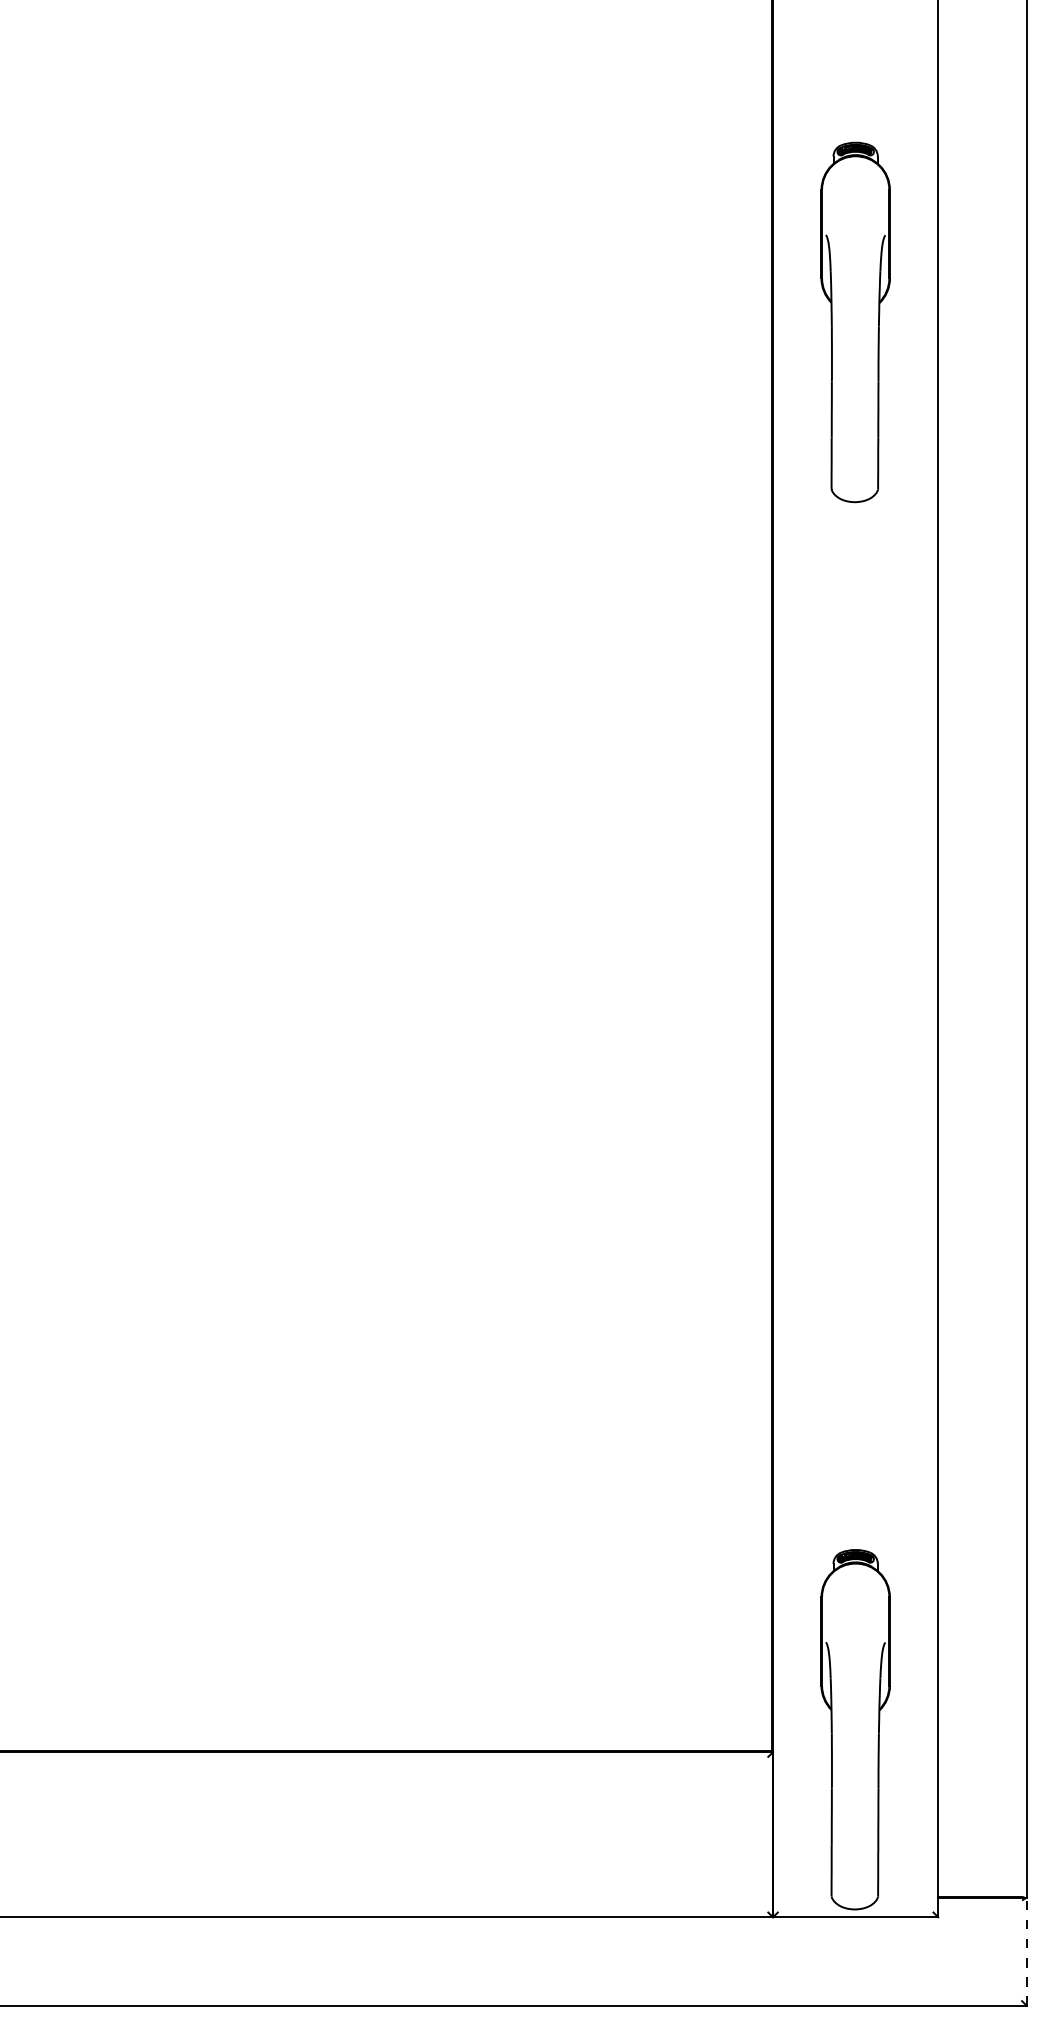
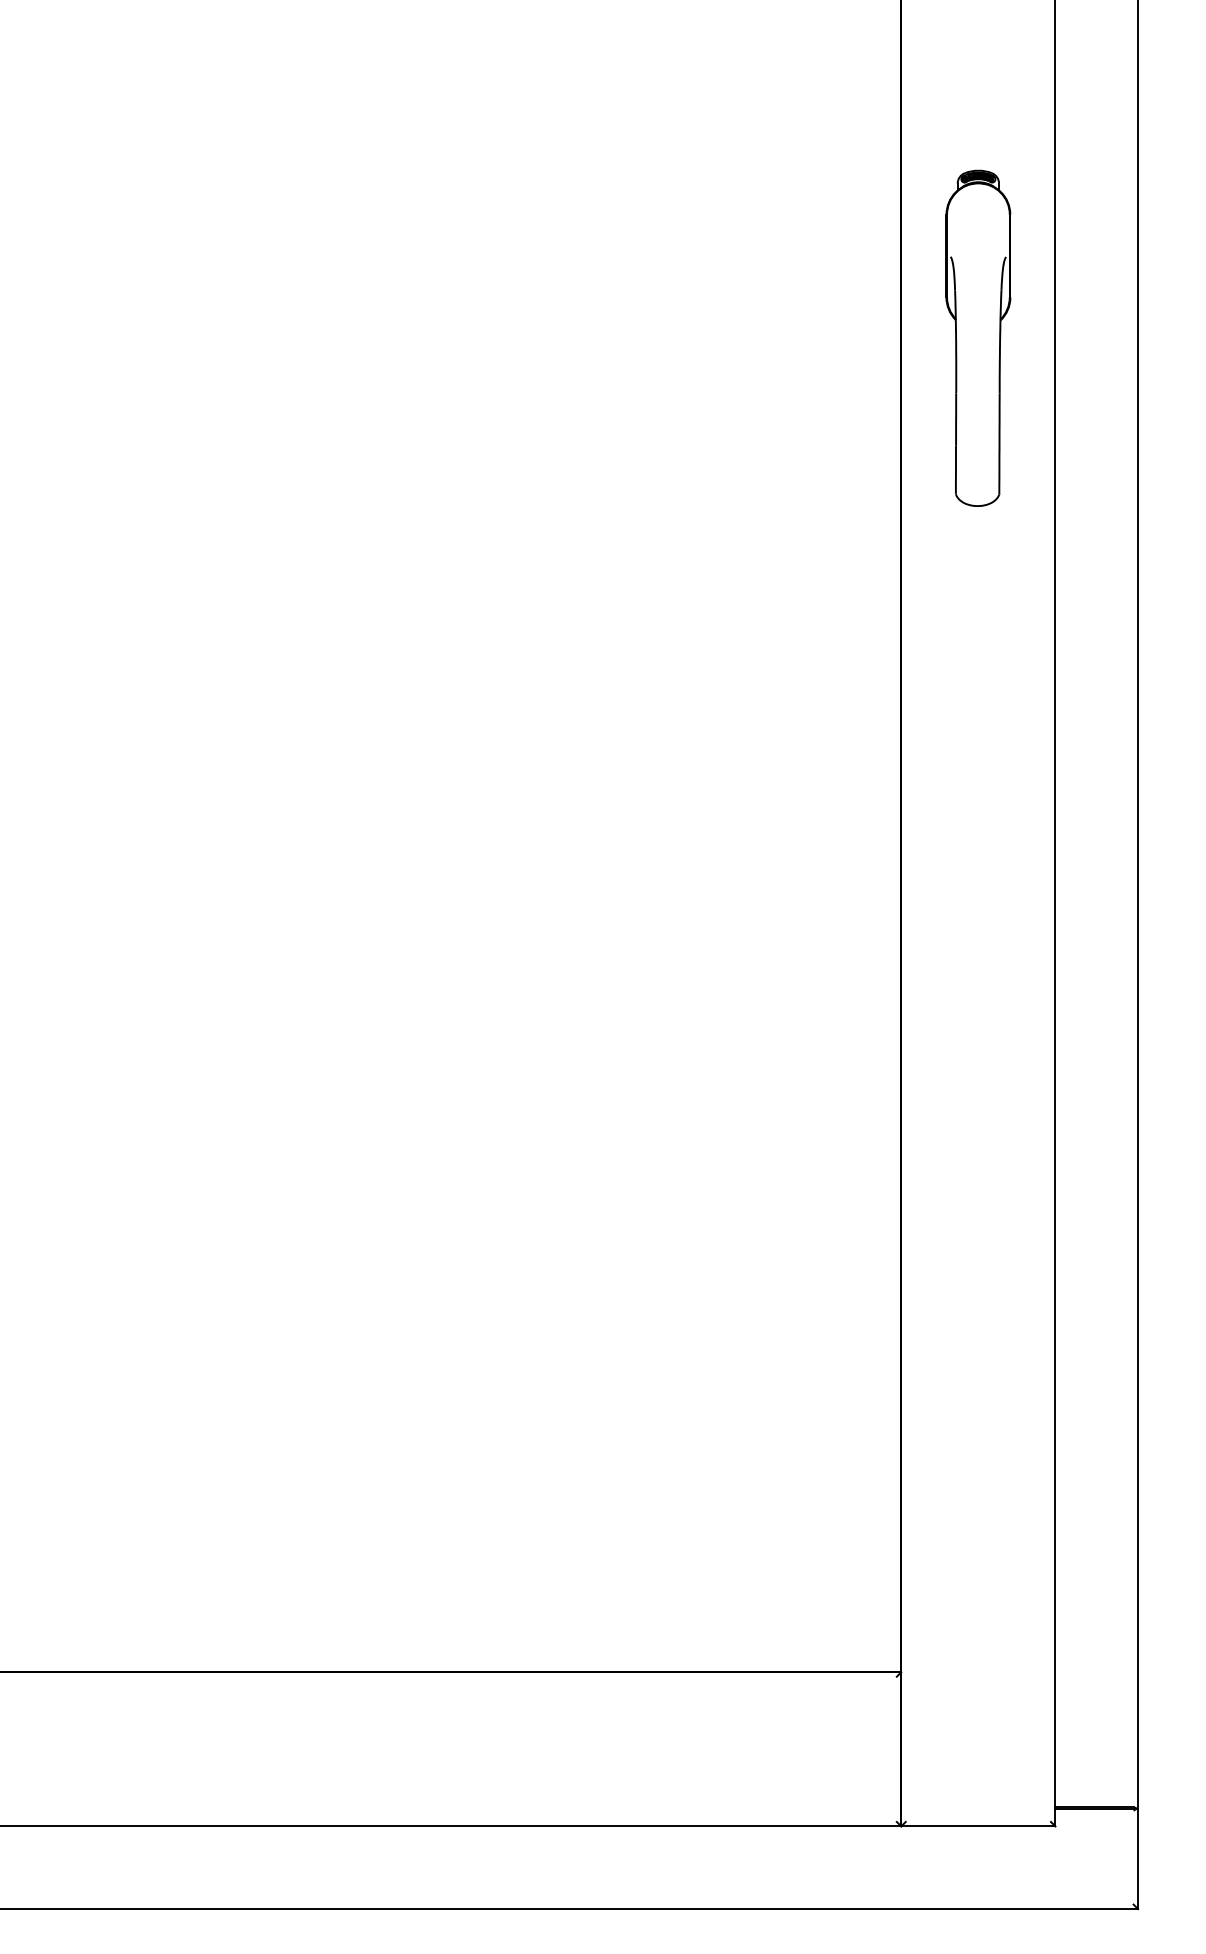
part: (855, 1728) -> (978, 1650), removed
line: (1027, 1951) -> (1138, 1858), dashed -> solid

